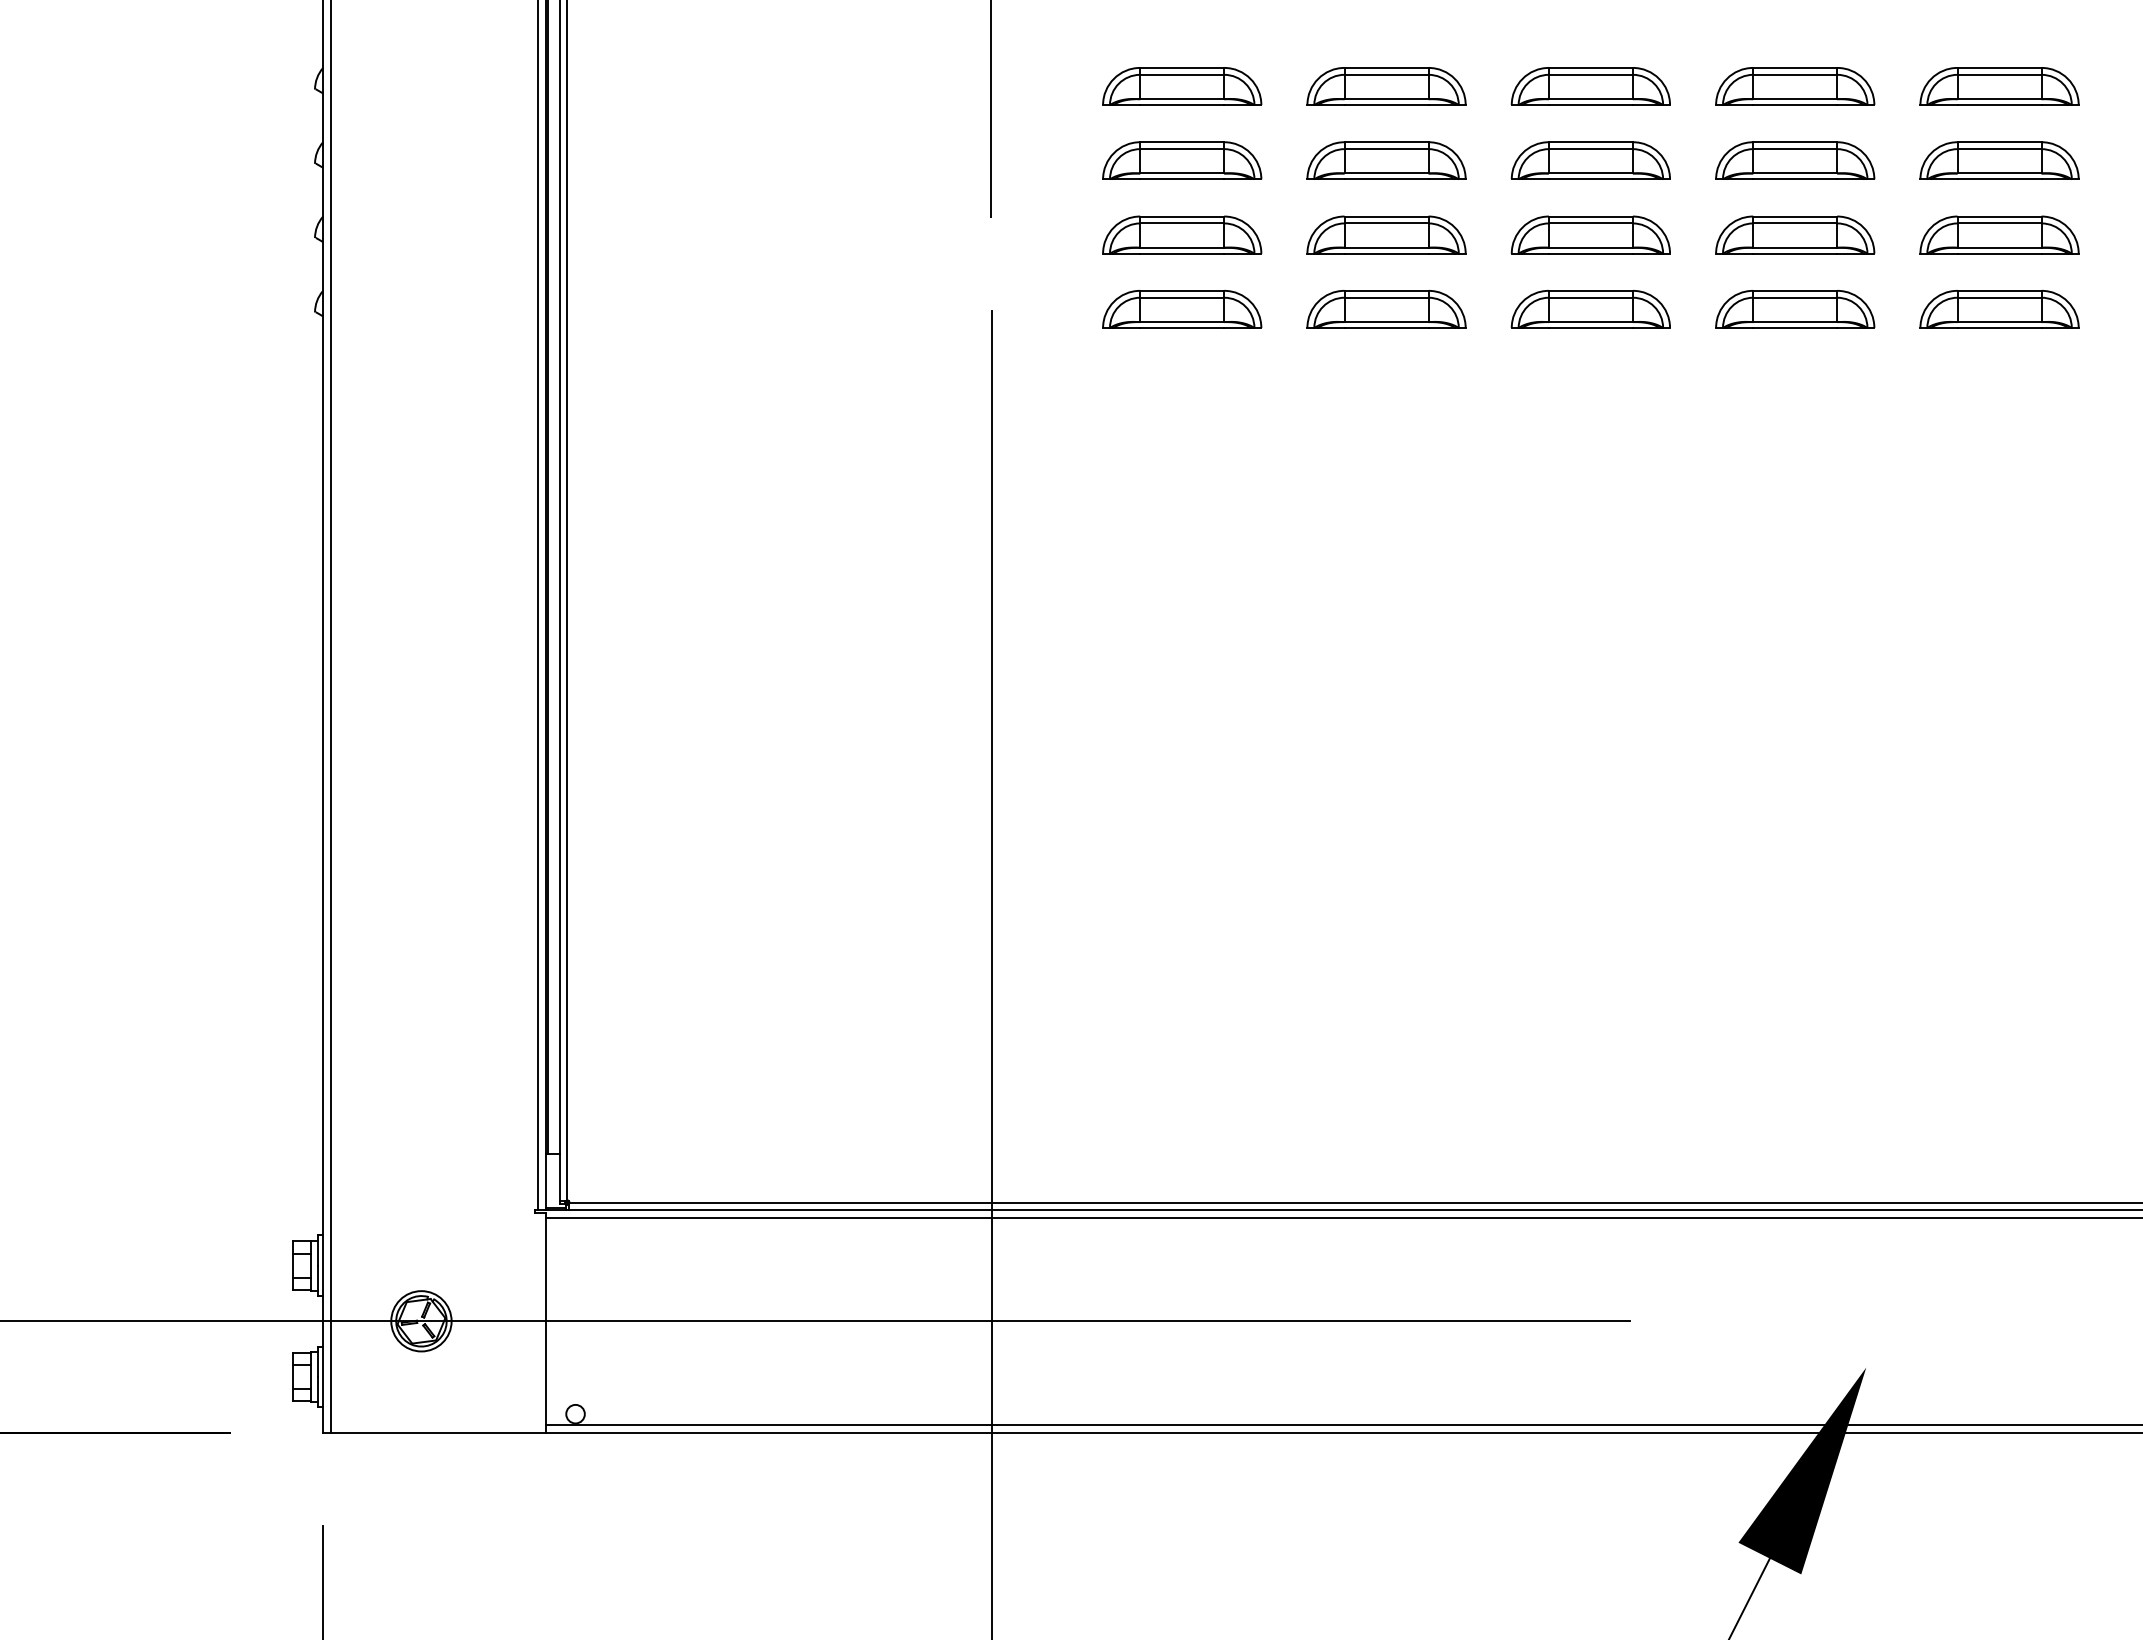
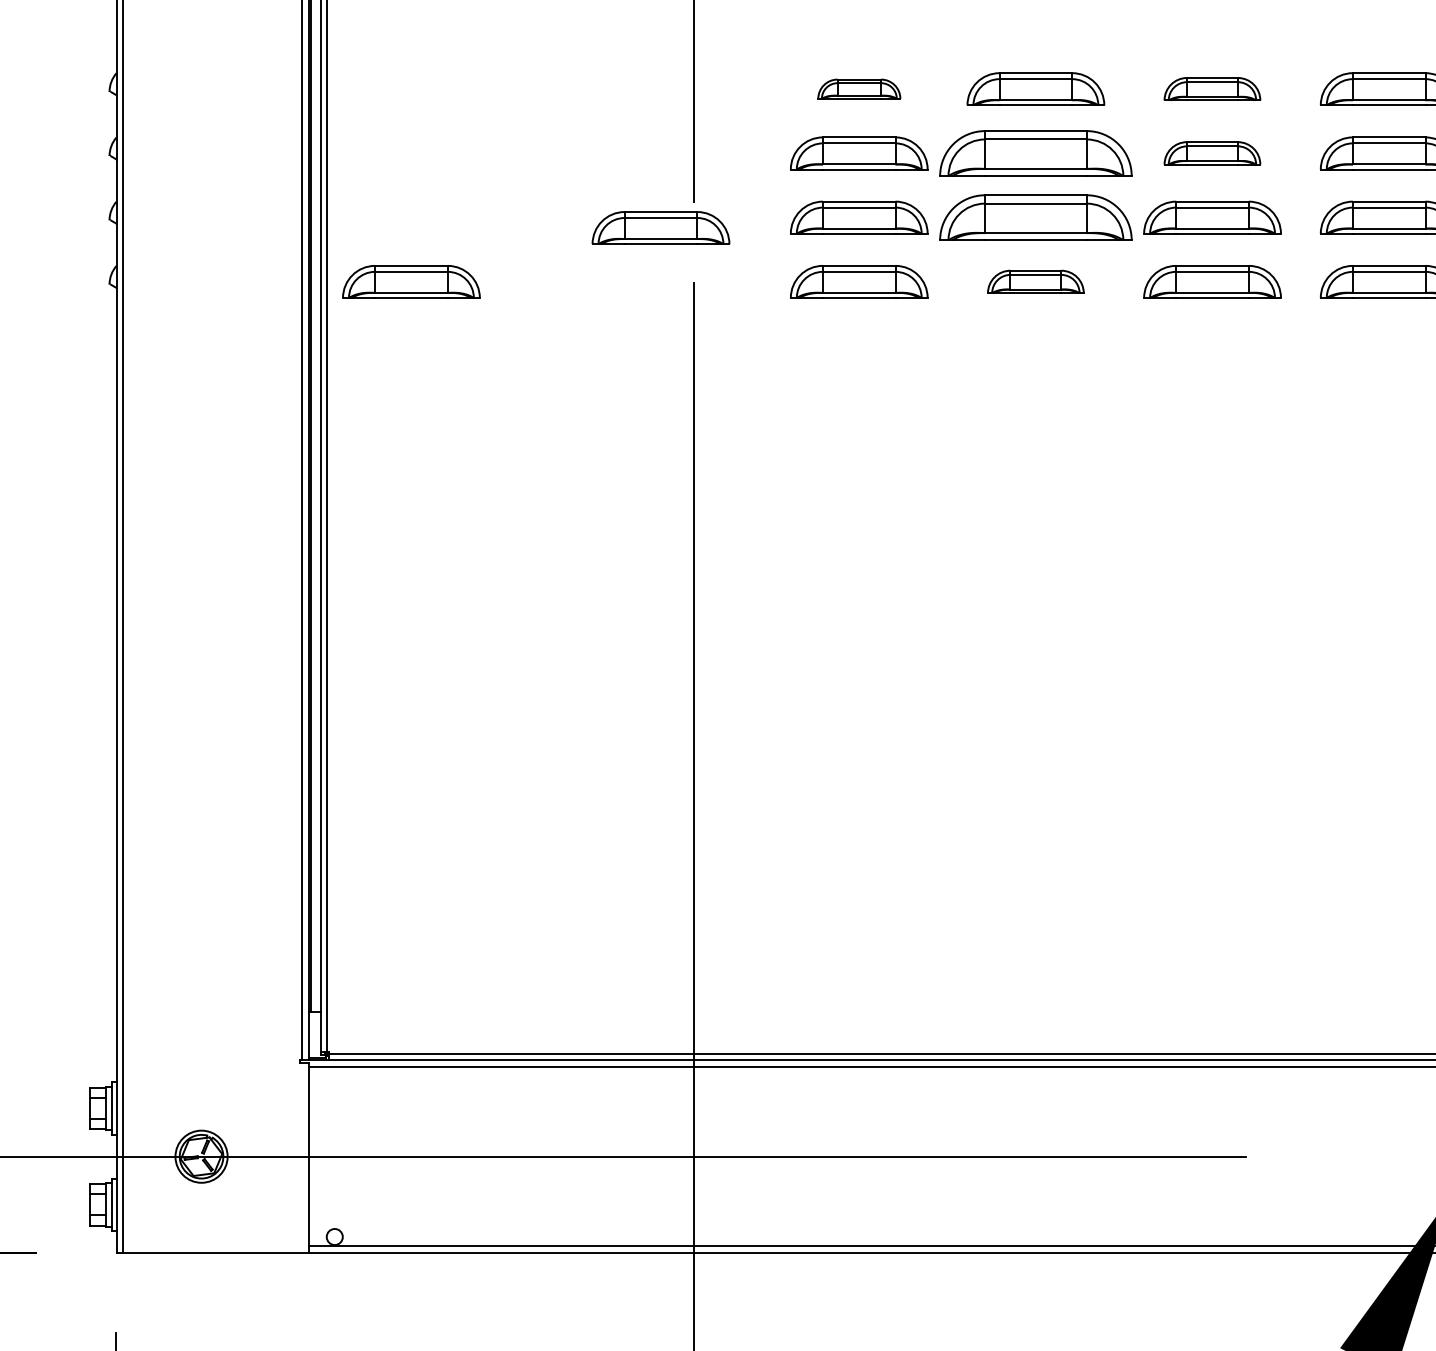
part: (1182, 86) -> (859, 89), size x0.6
part: (1590, 86) -> (1212, 89), size x0.7
part: (1386, 160) -> (1035, 153), size x1.4
part: (1590, 160) -> (1212, 153), size x0.7
part: (1386, 234) -> (1035, 217), size x1.4
part: (952, 246) -> (660, 227), added
part: (664, 309) -> (411, 282), added
part: (1386, 309) -> (1035, 282), size x0.7

